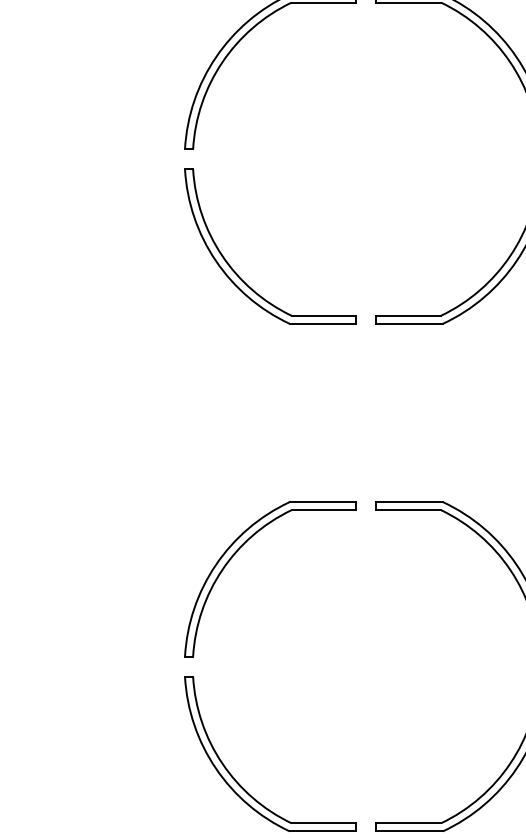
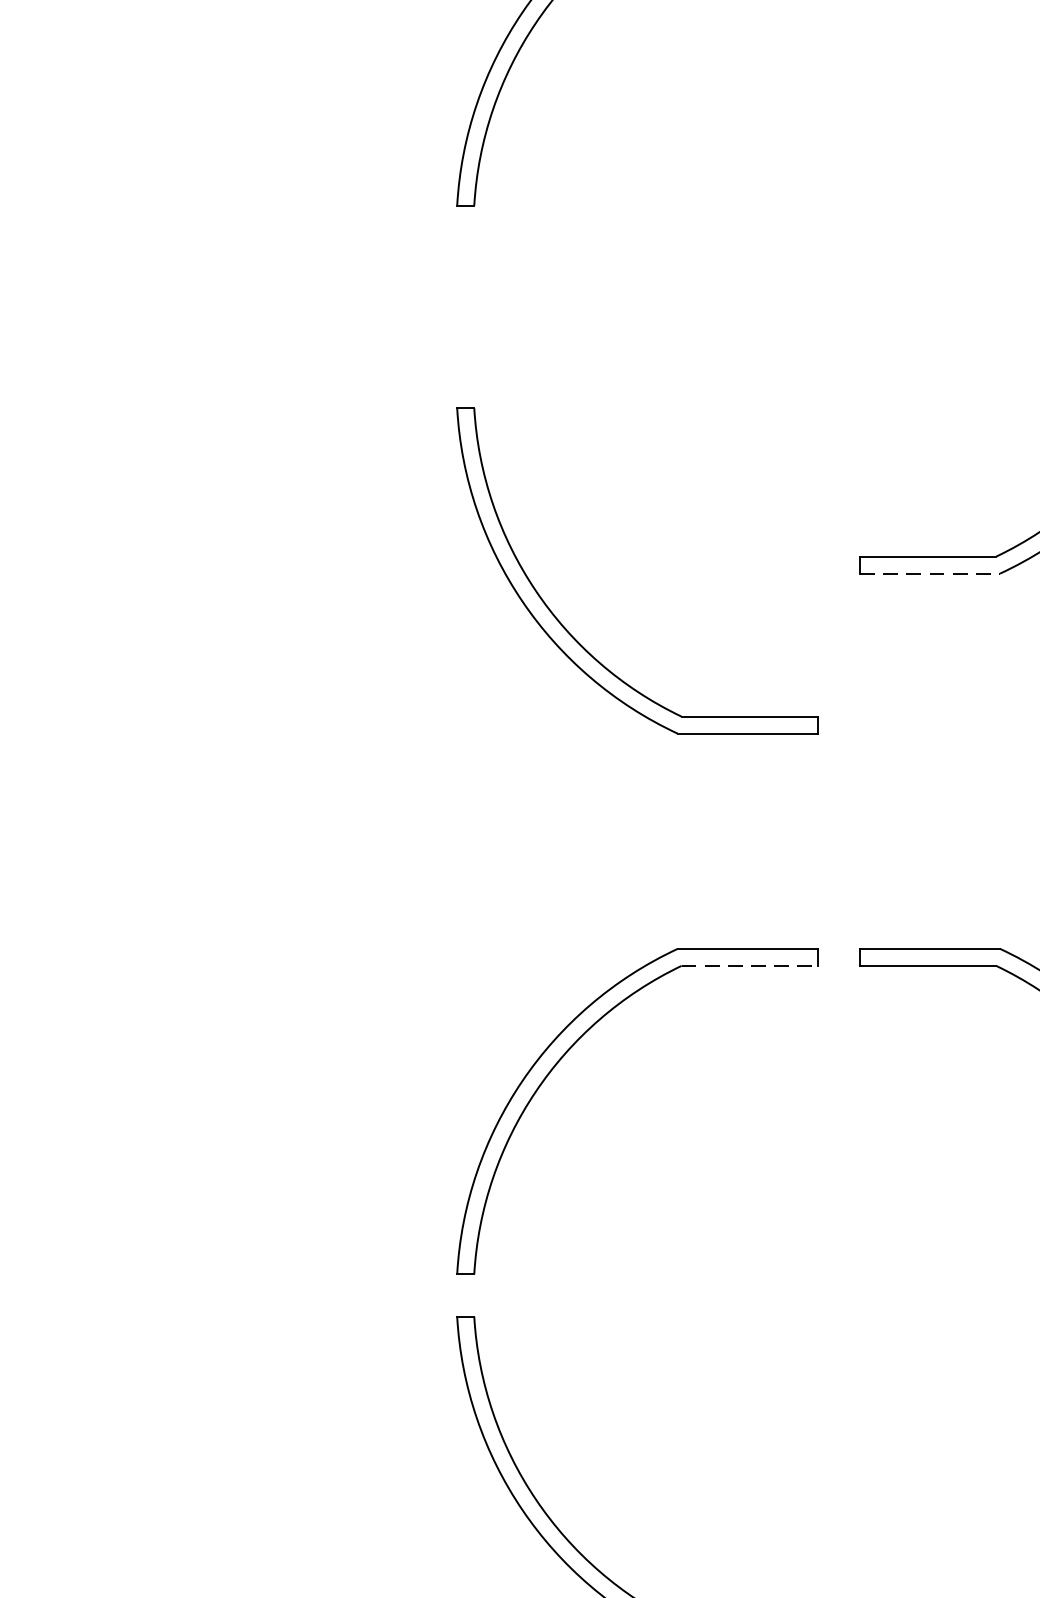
part: (238, 274) -> (569, 629), moved
line: (410, 323) -> (931, 572), solid -> dashed
line: (324, 510) -> (750, 966), solid -> dashed

